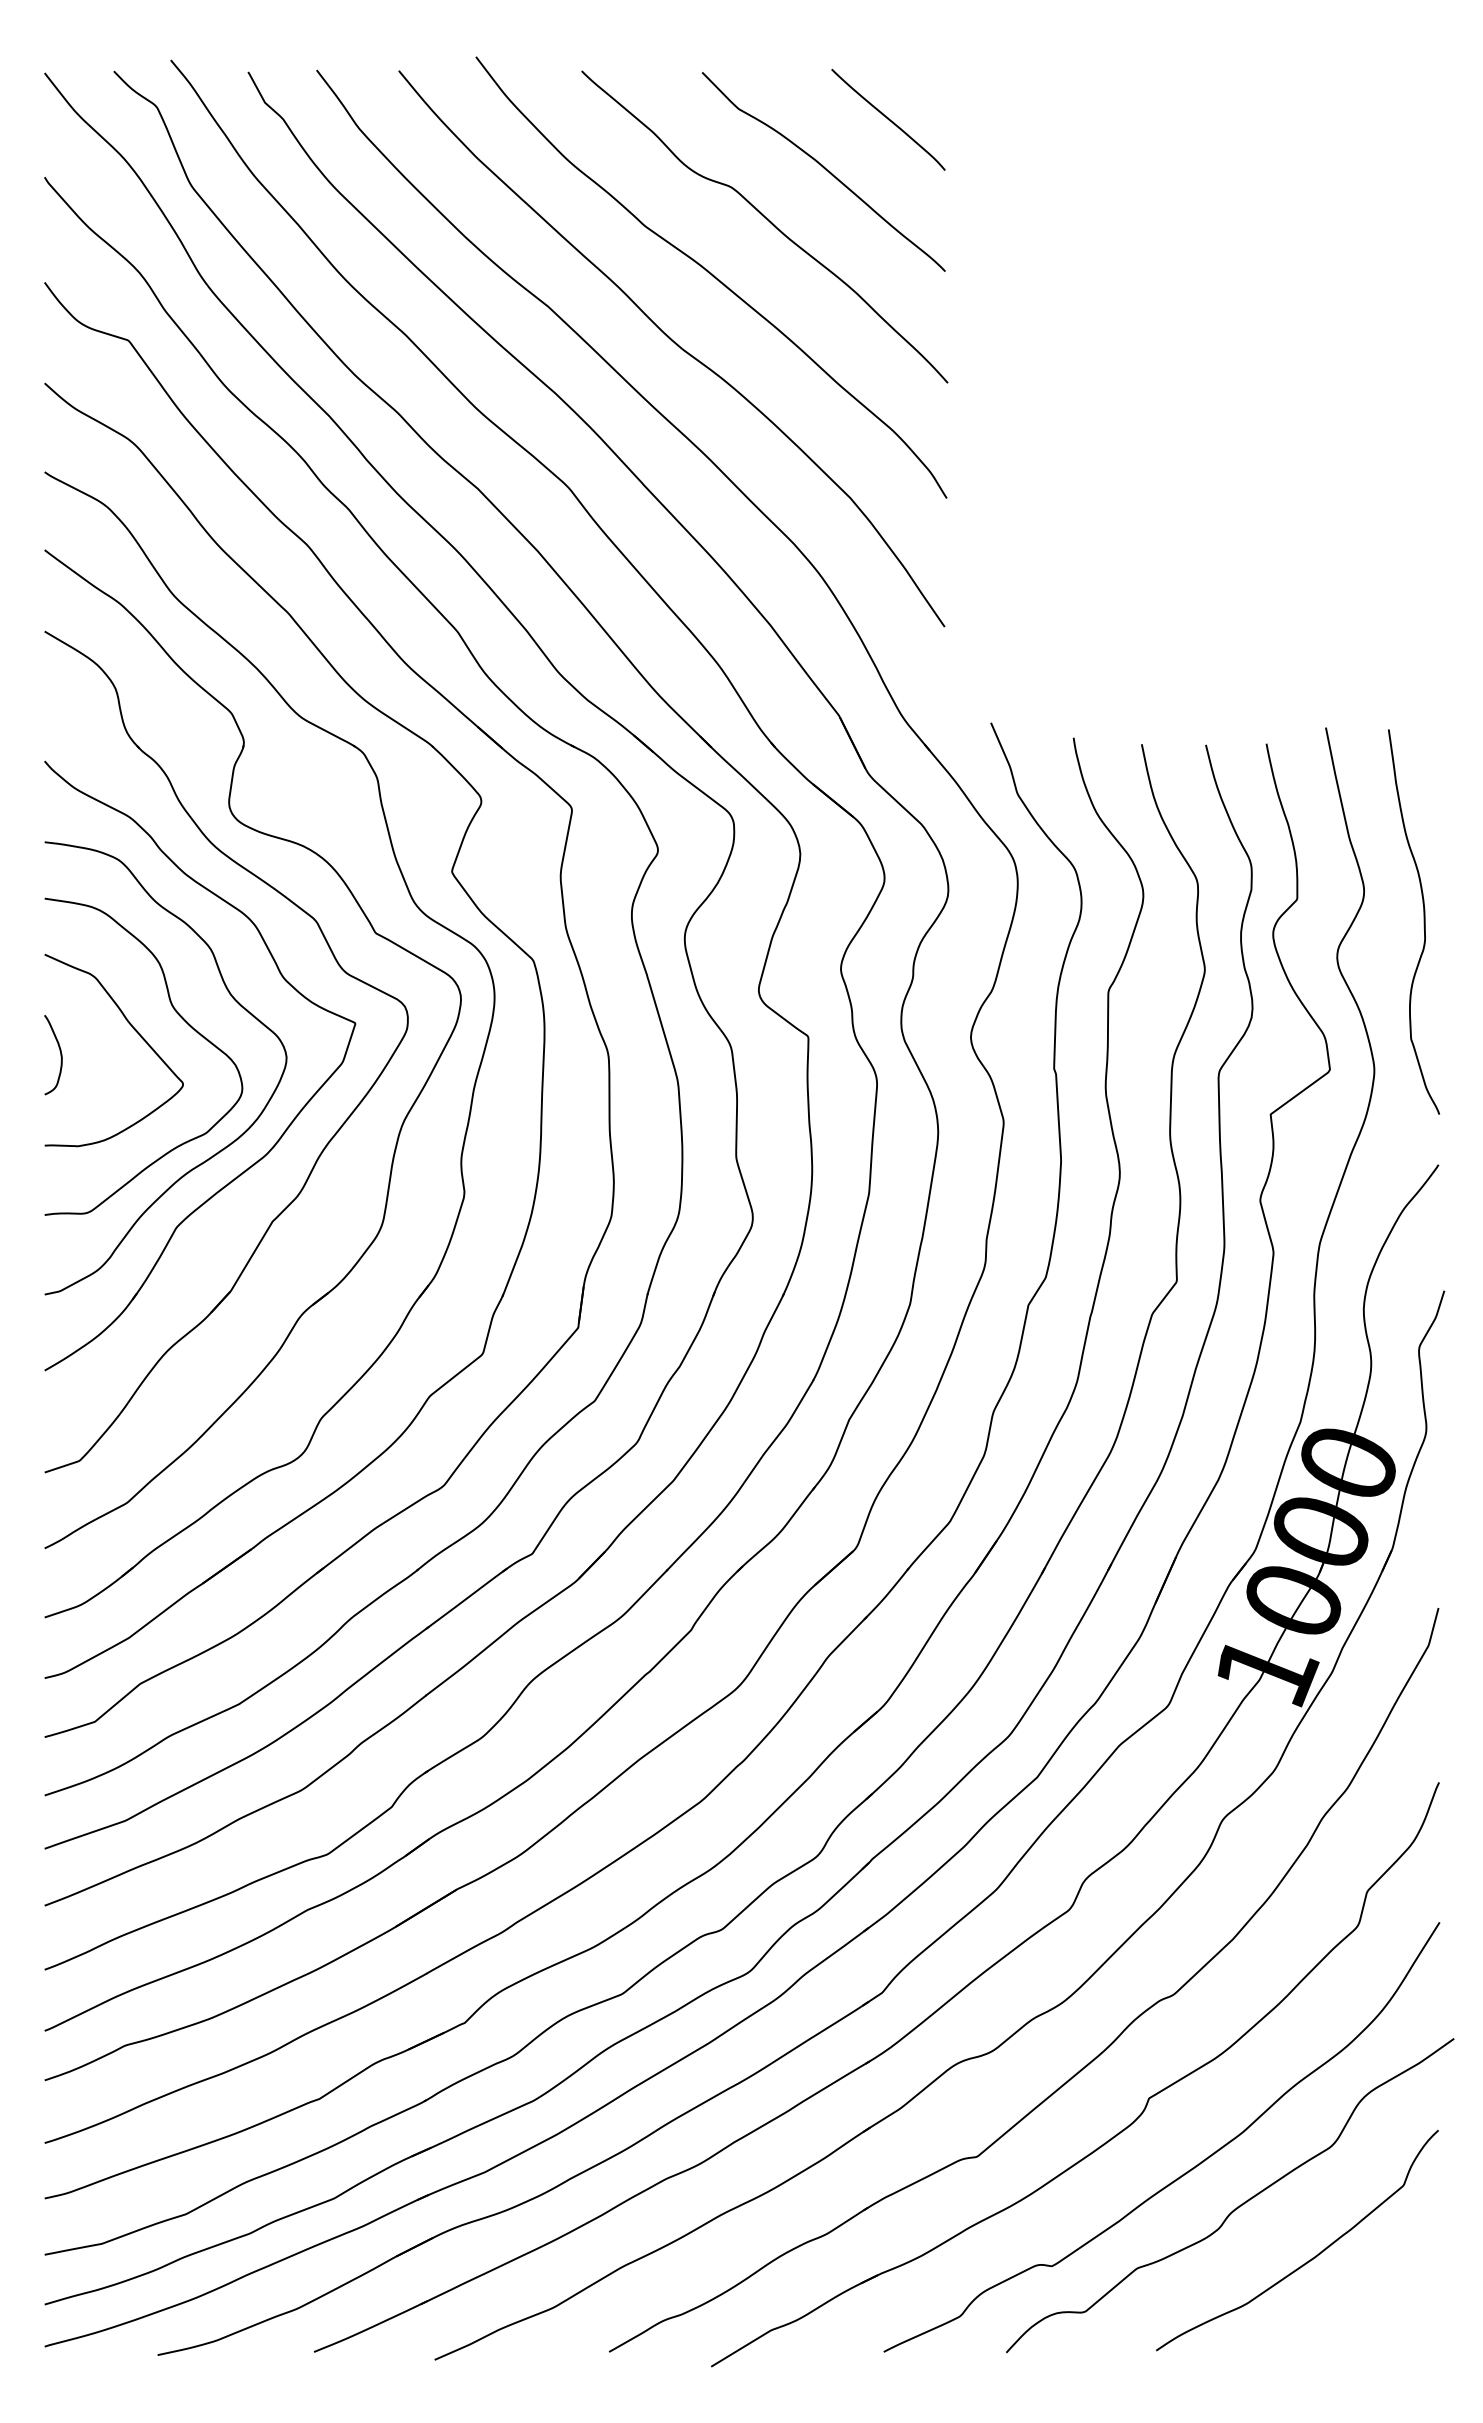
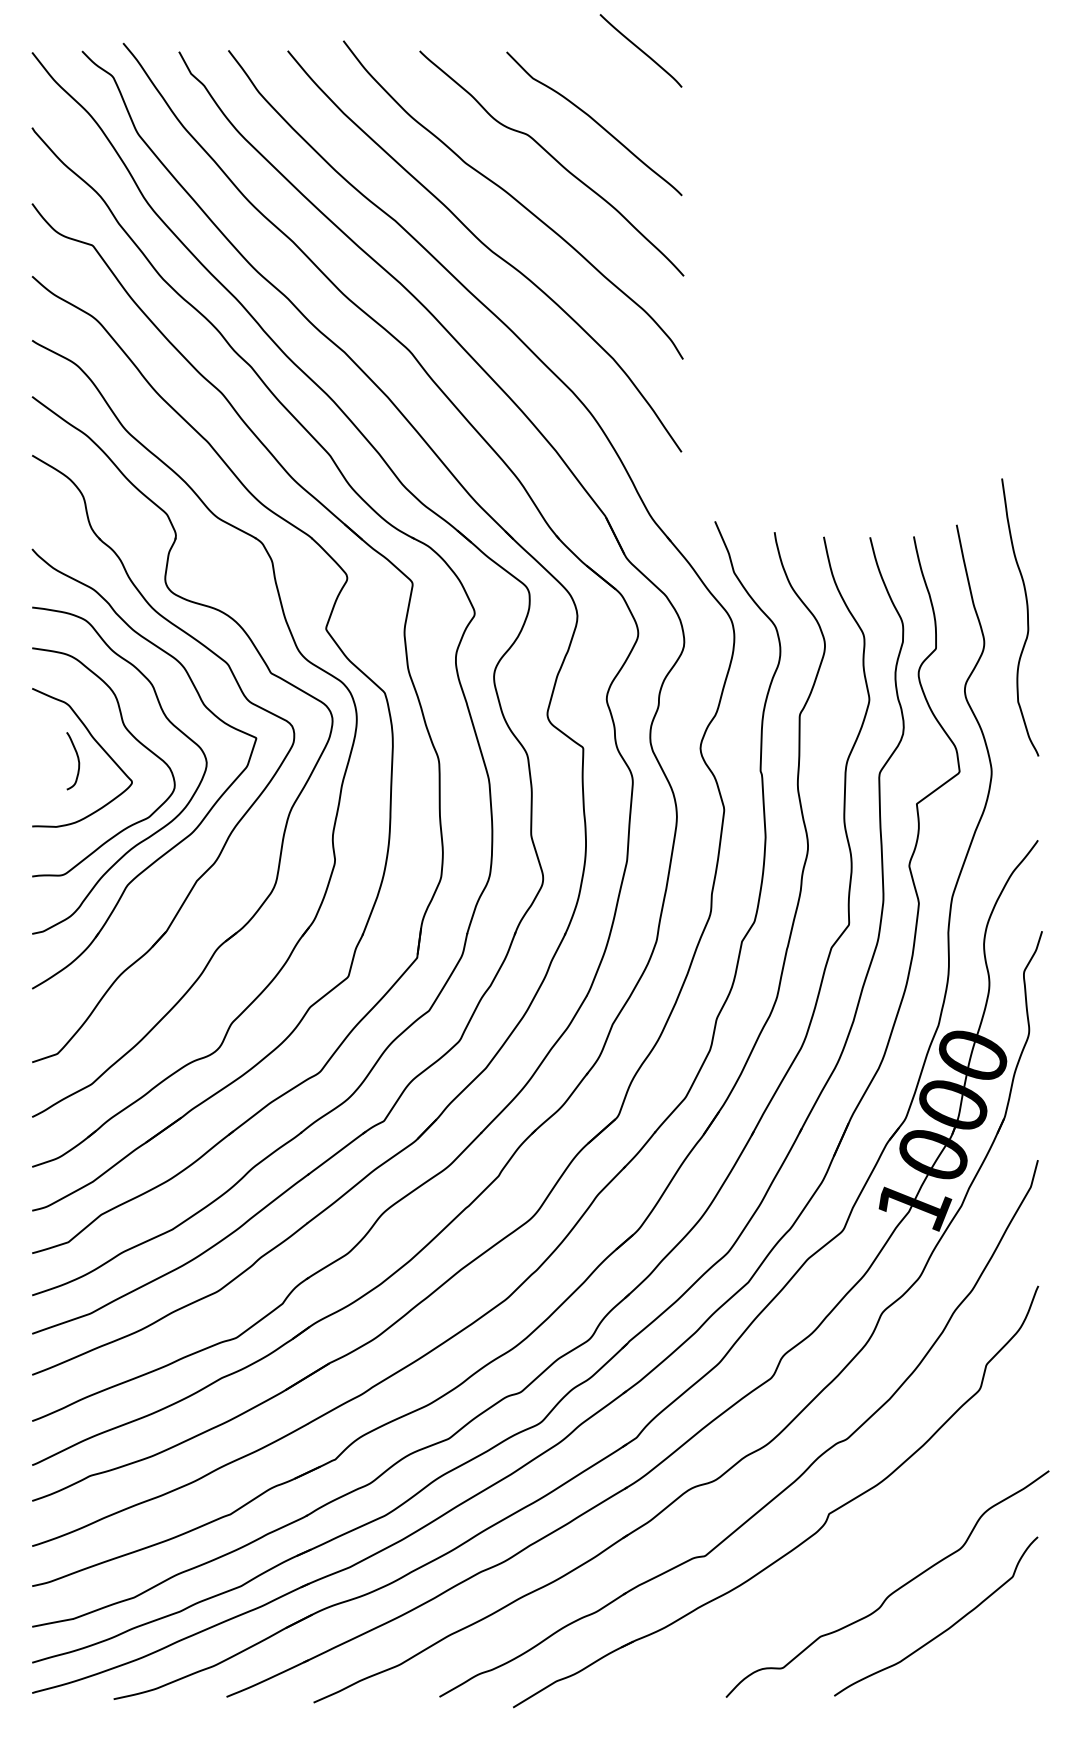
curve: (888, 119) -> (641, 50), moved
curve: (1423, 921) -> (1027, 617), moved
curve: (60, 1055) -> (78, 761), moved
curve: (1186, 2171) -> (856, 1566), removed

